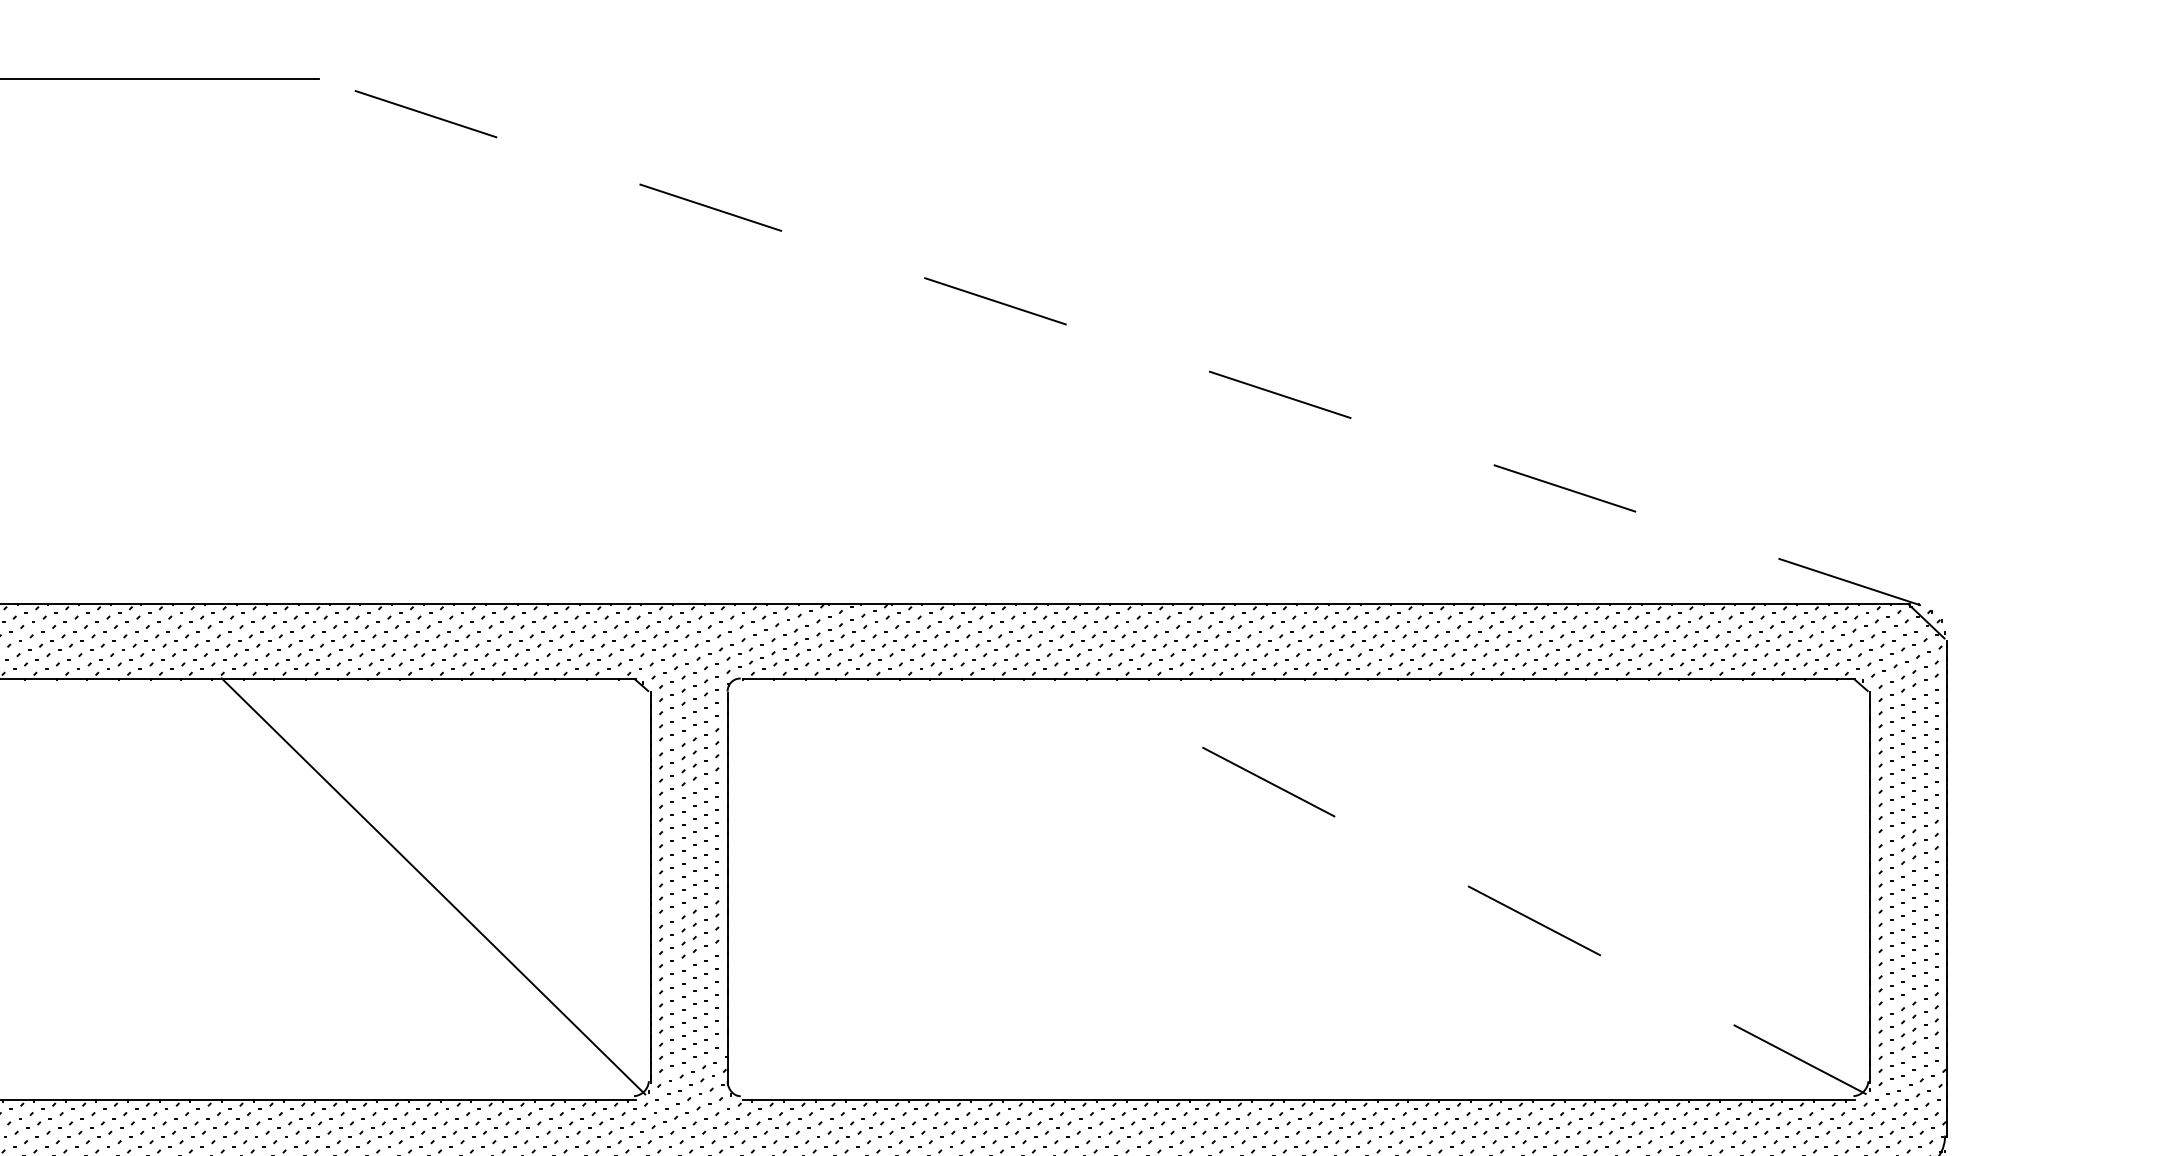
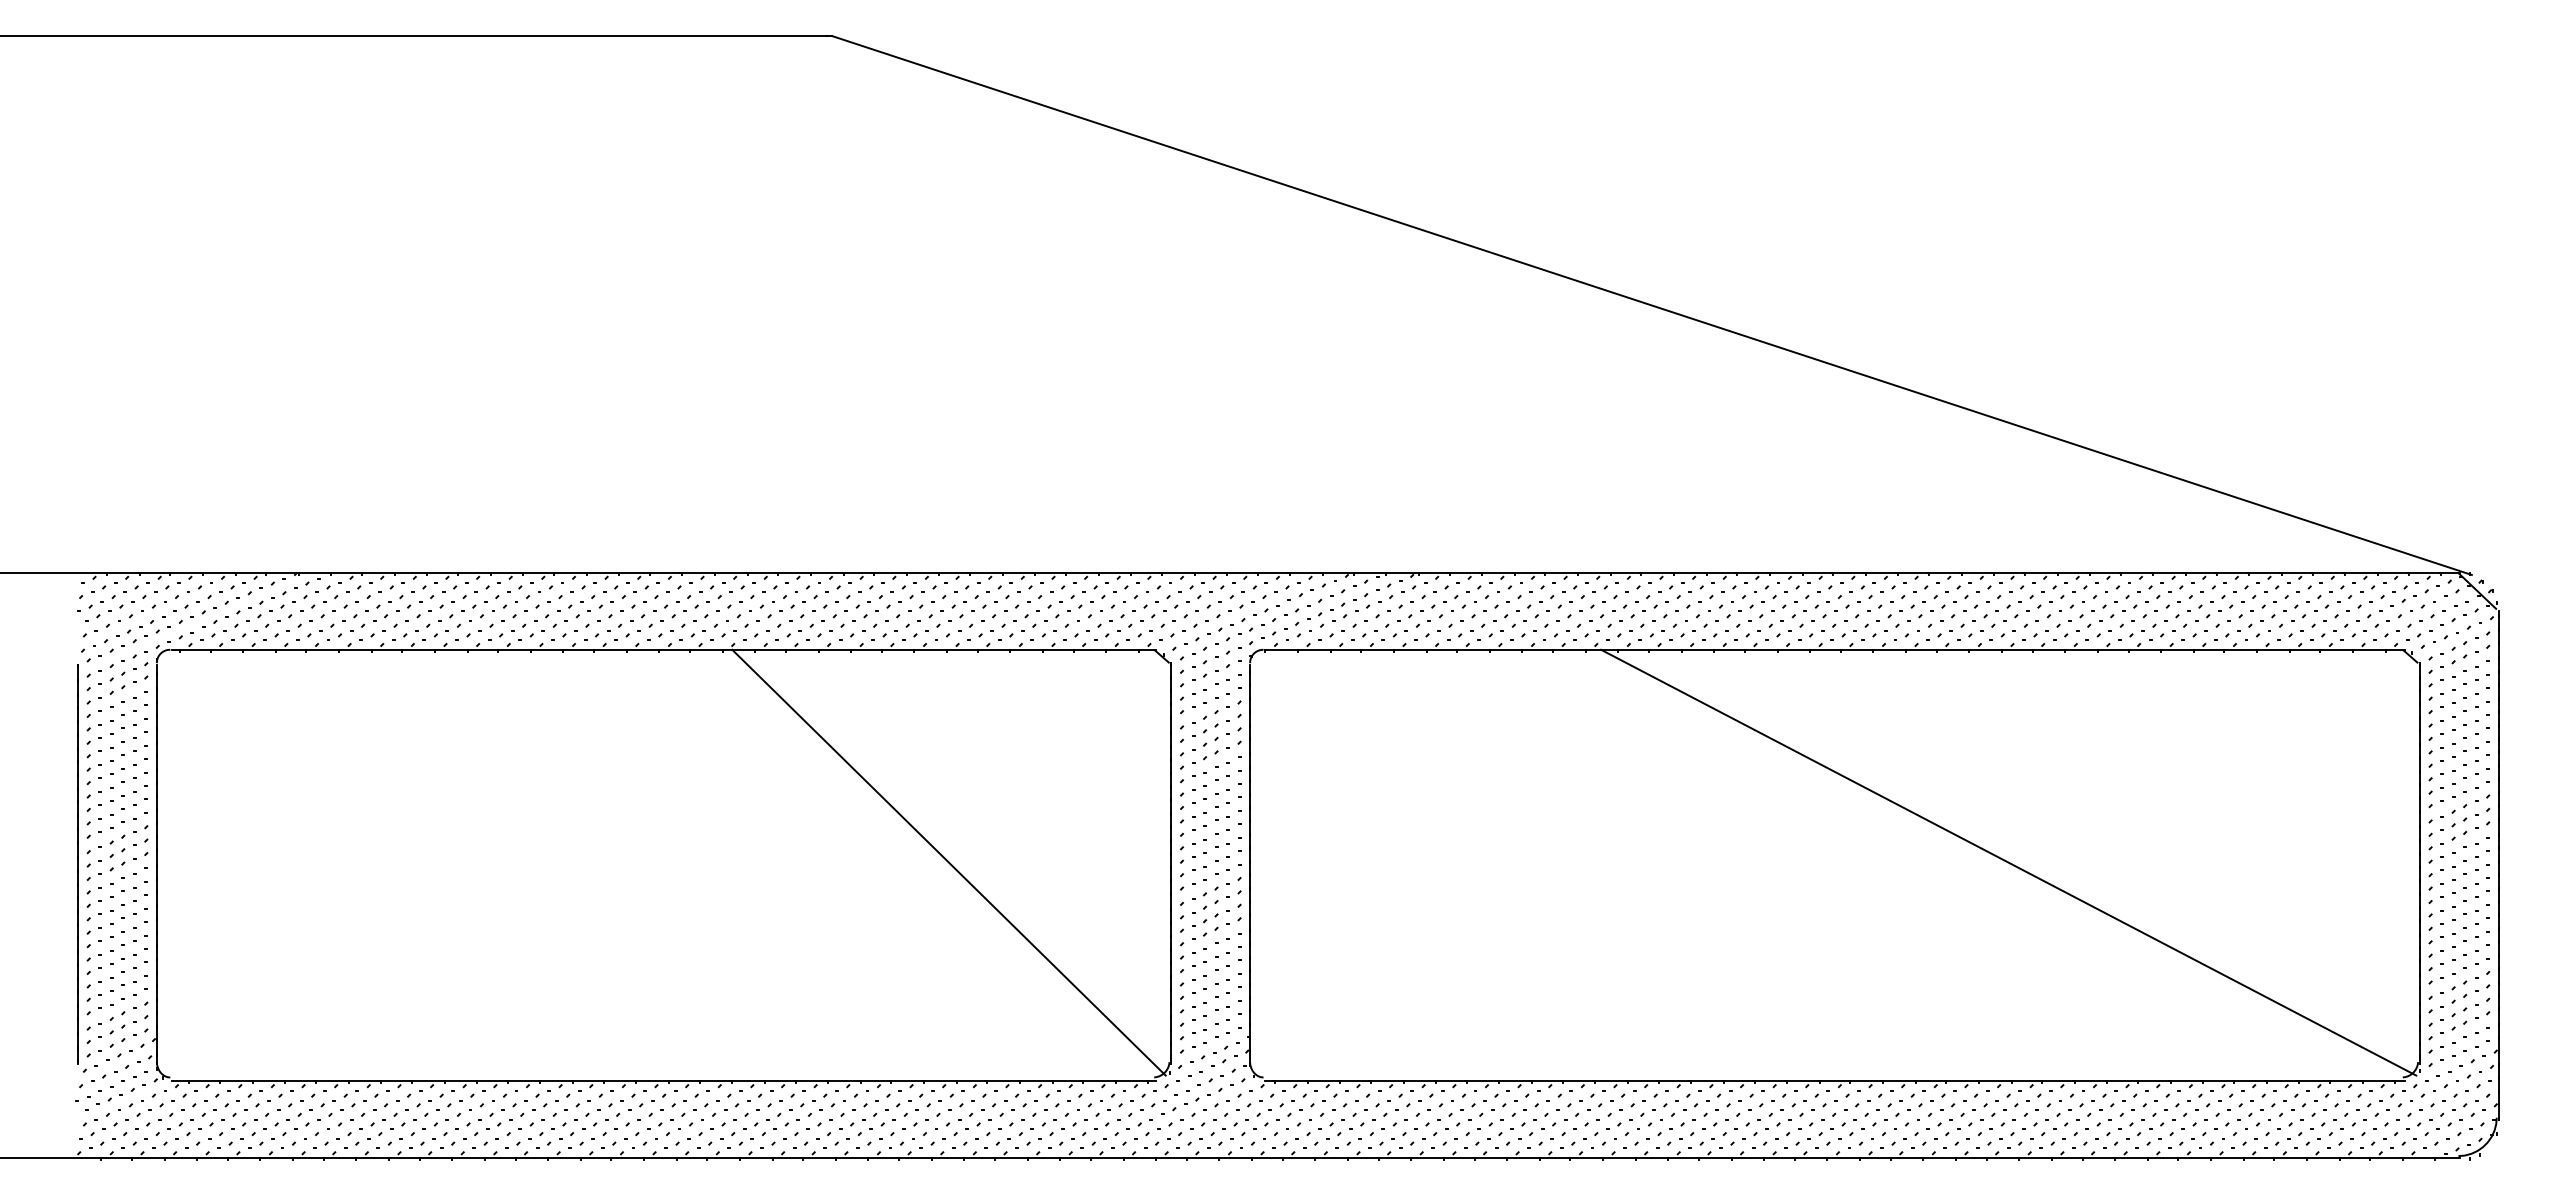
line: (1119, 342) -> (1651, 305), dashed -> solid
line: (1468, 886) -> (2008, 862), dashed -> solid

